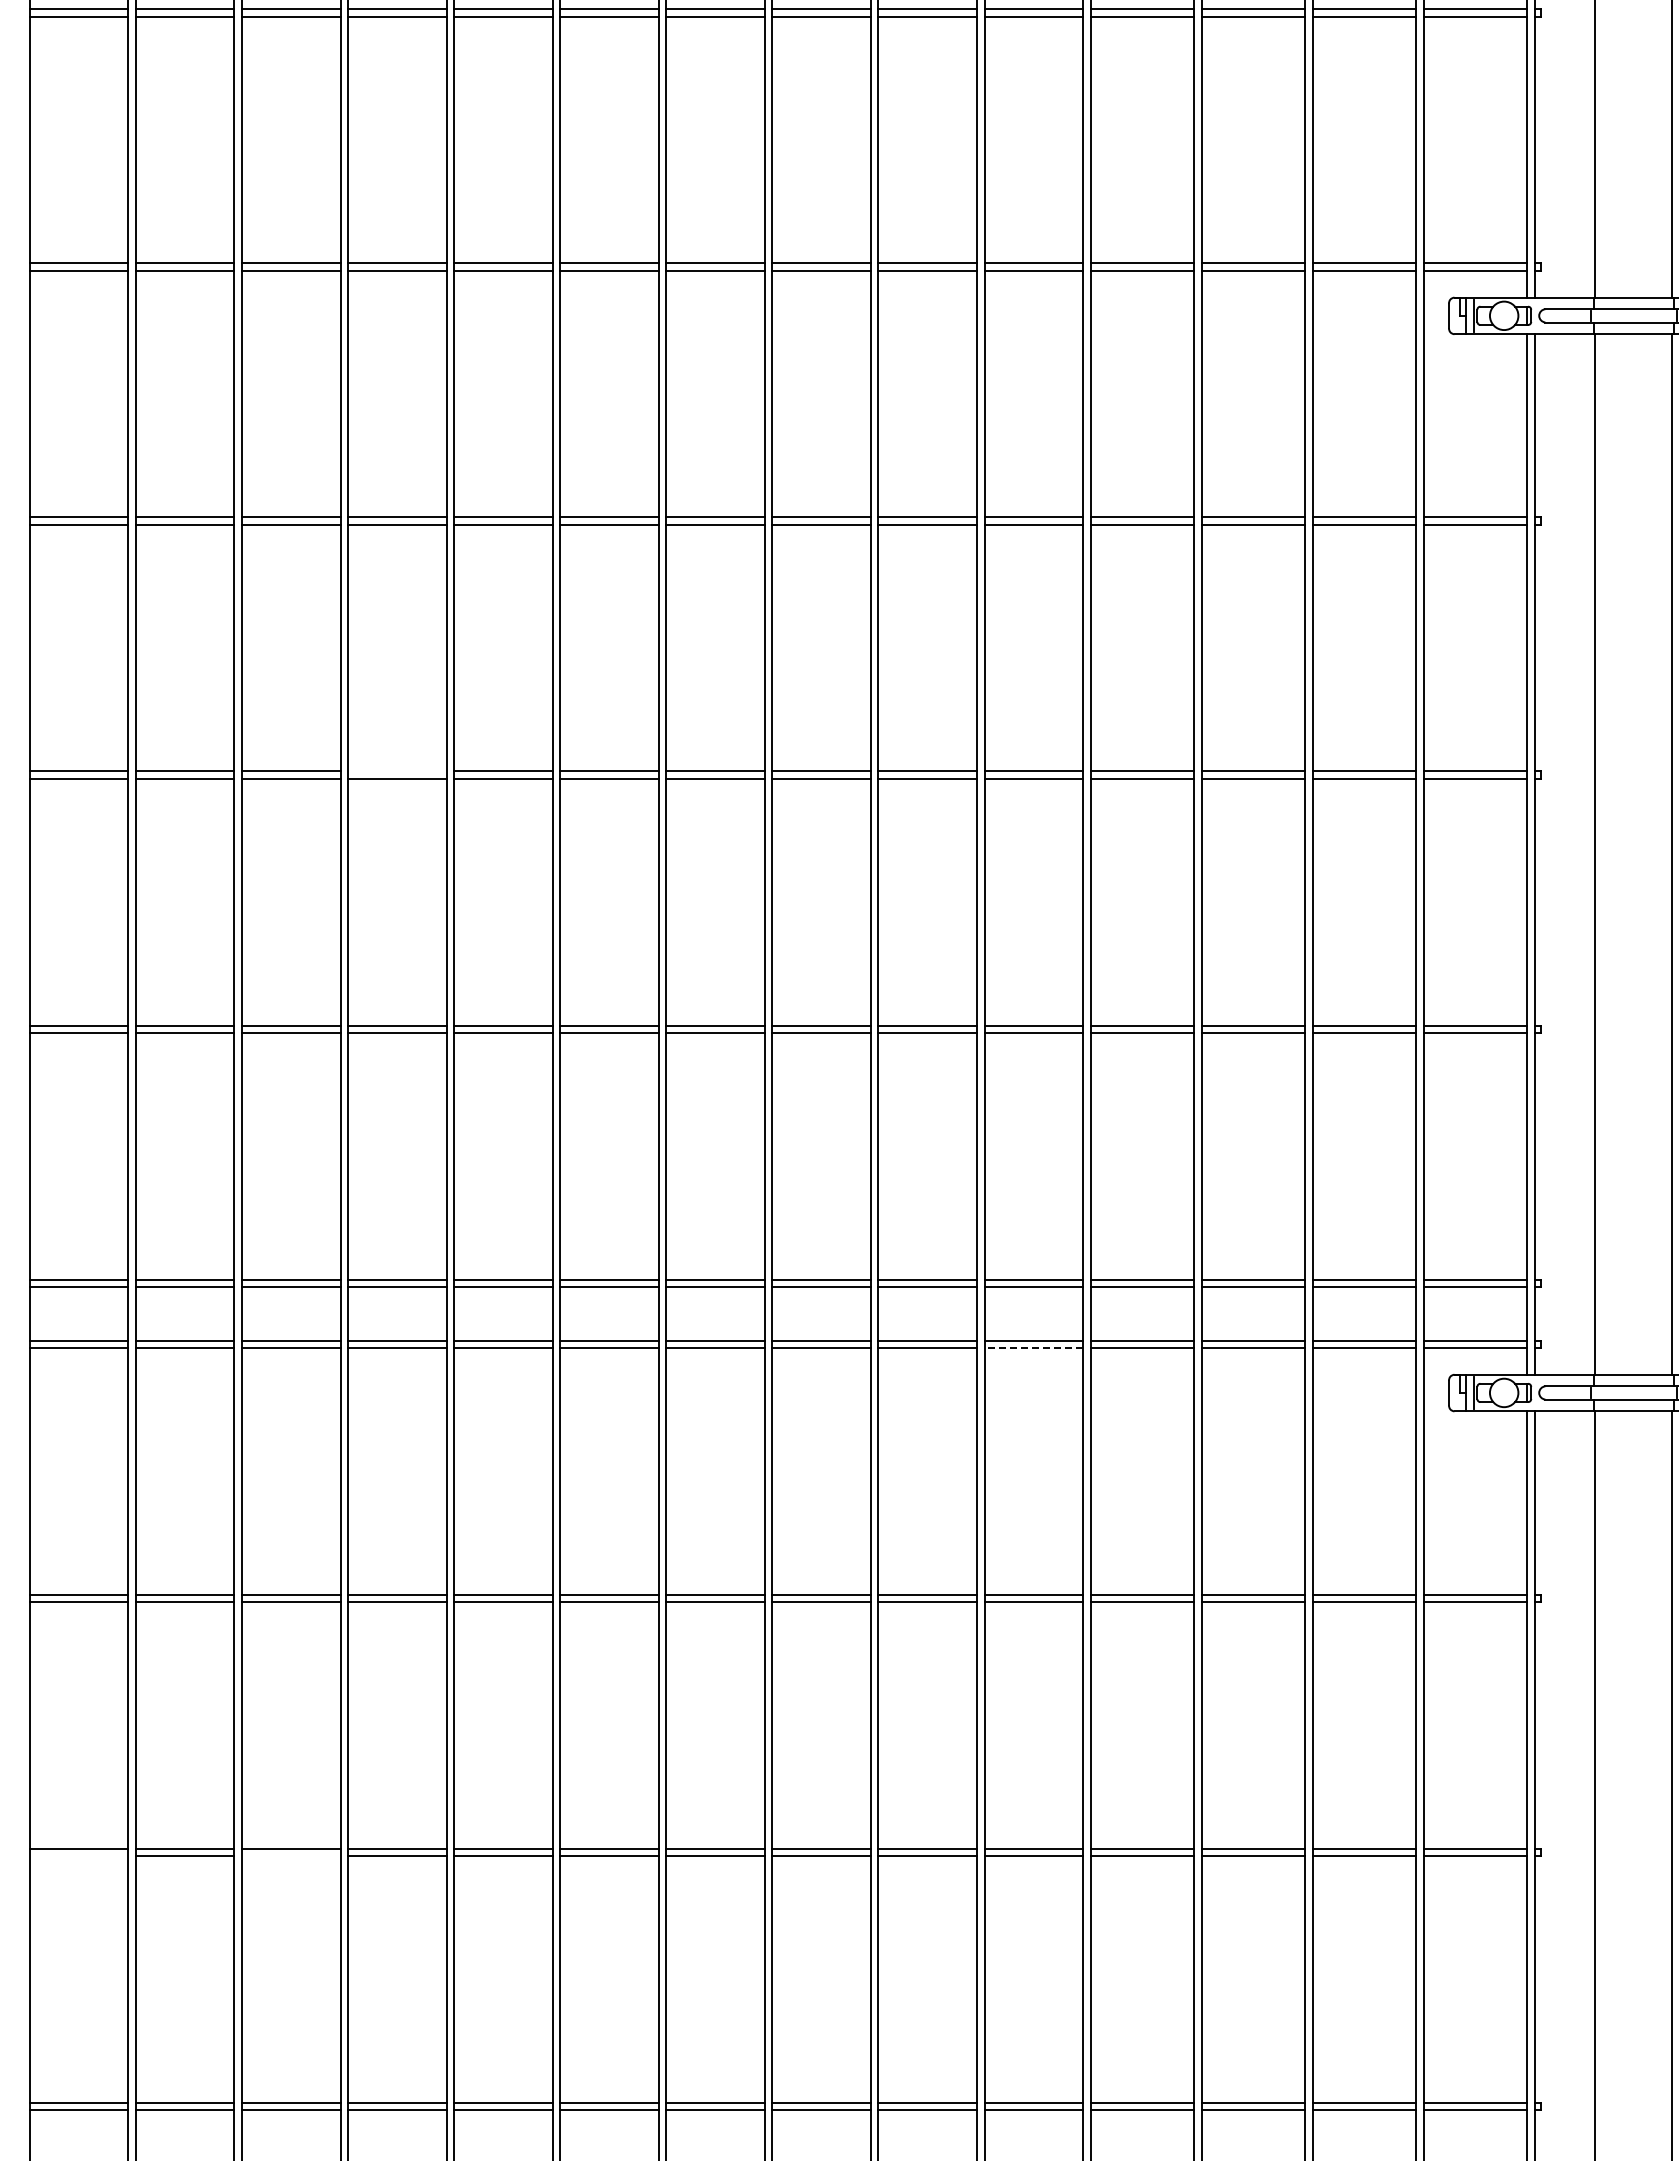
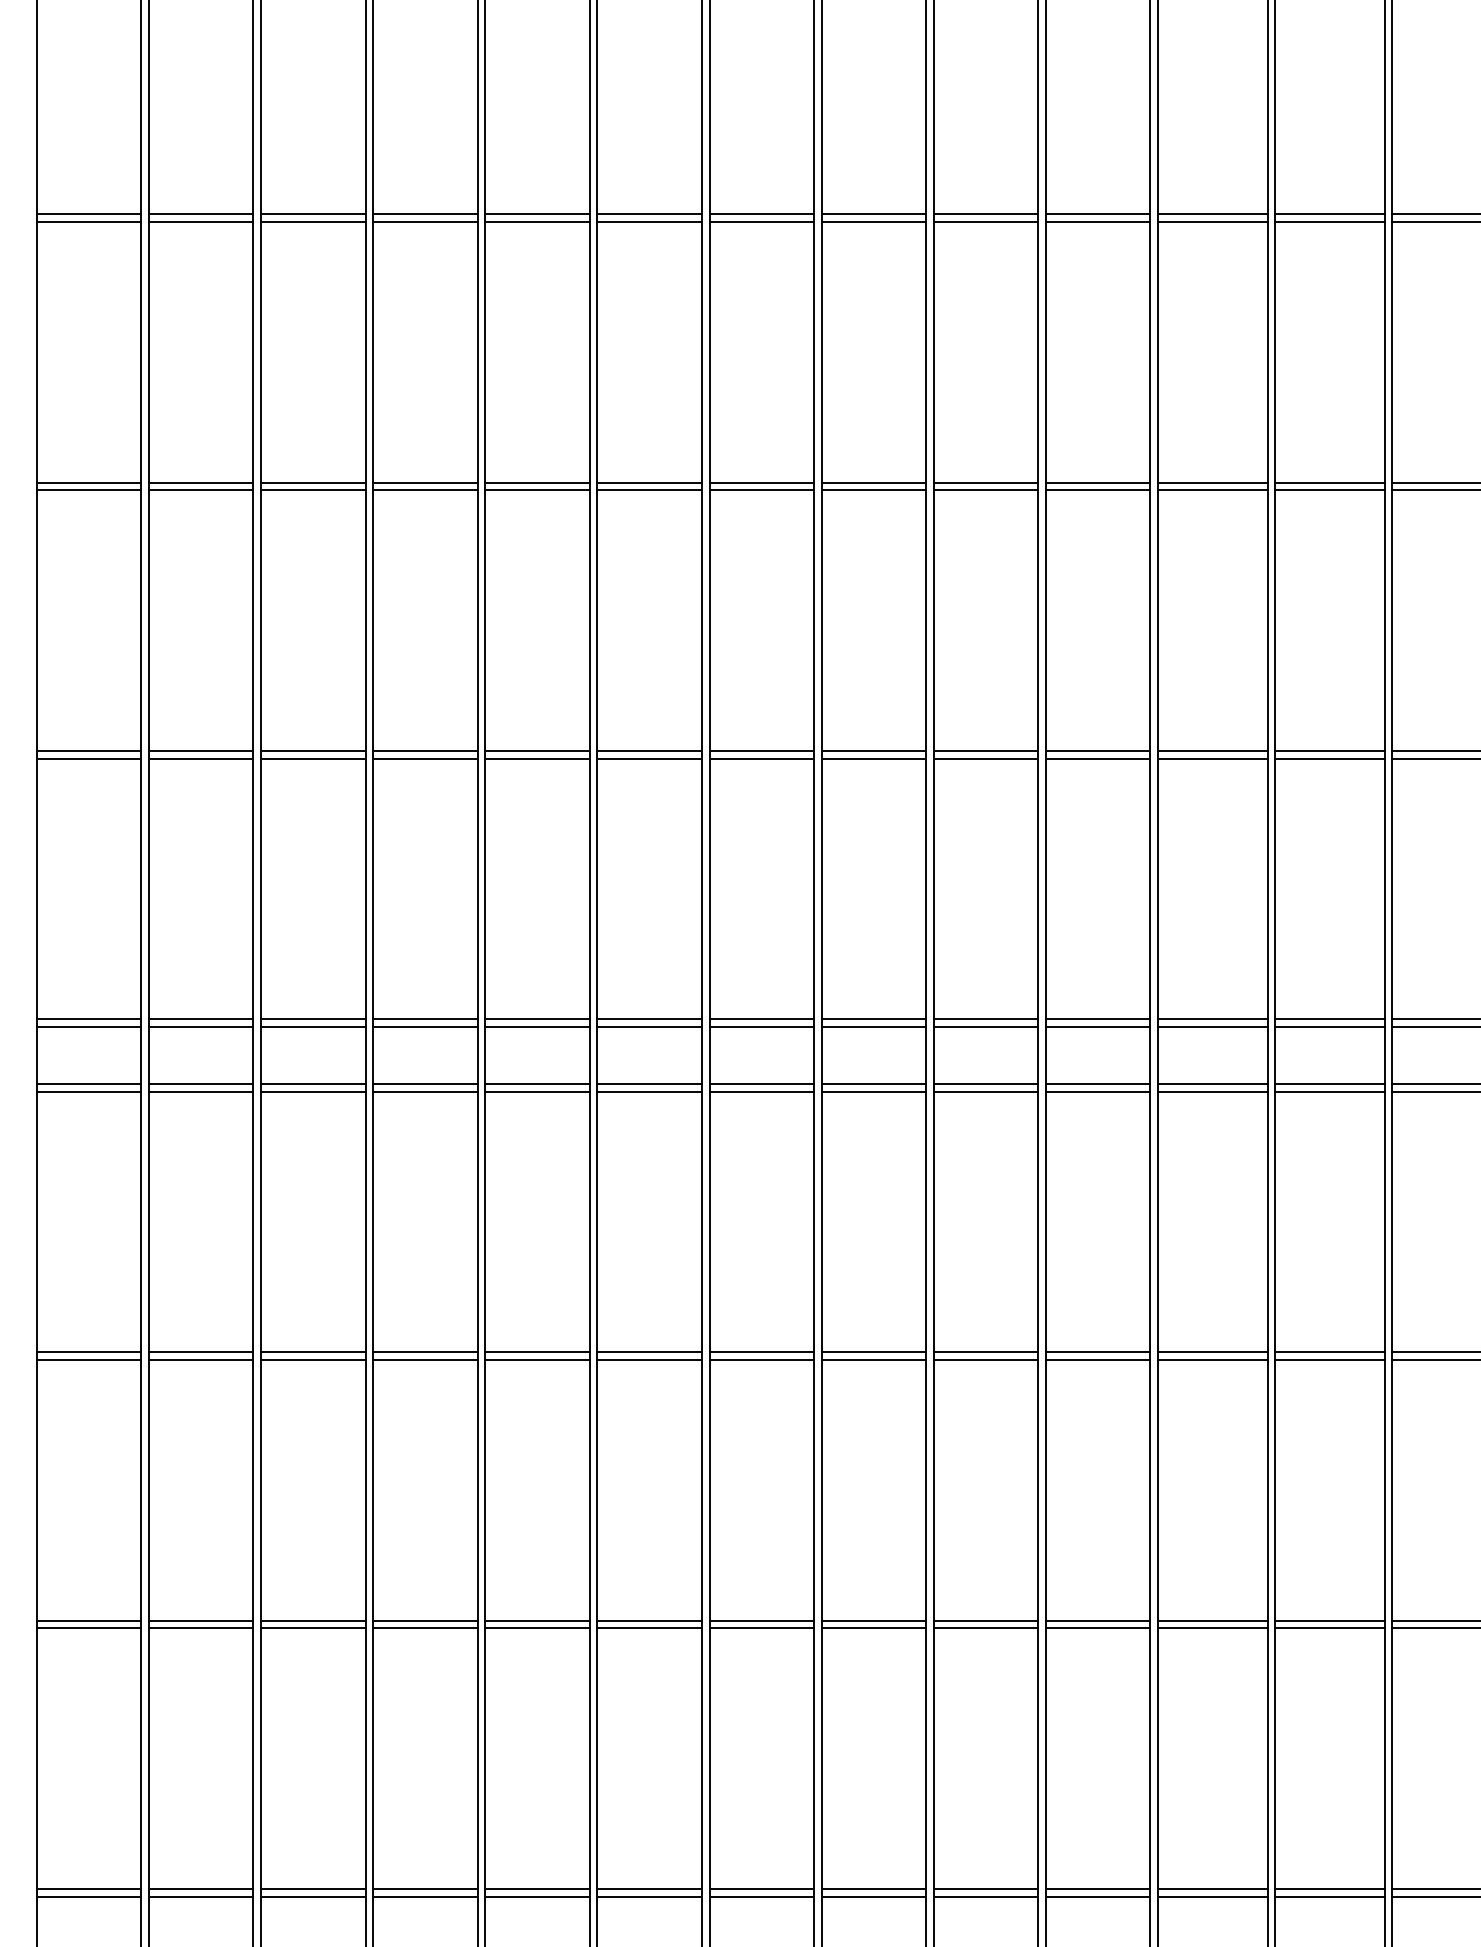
line: (397, 771) -> (425, 482), added
line: (1033, 1347) -> (1097, 1091), dashed -> solid
line: (78, 1855) -> (88, 1627), added
line: (290, 1855) -> (312, 1627), added

